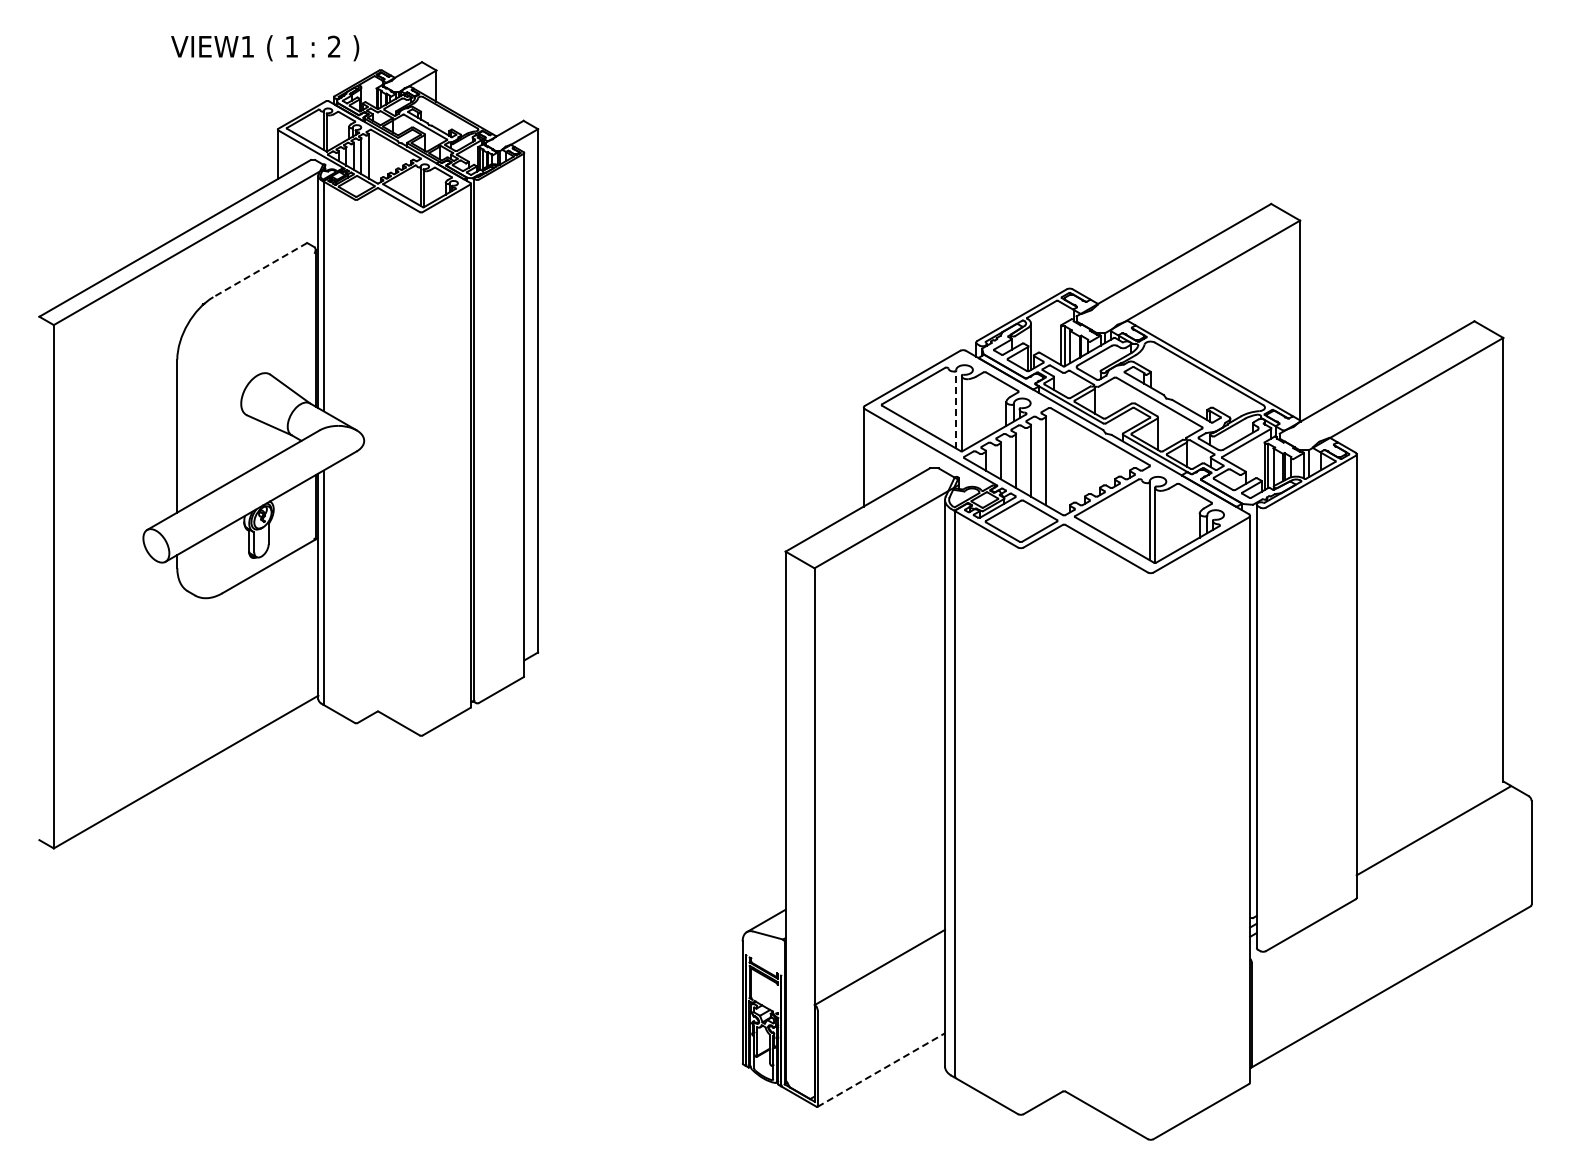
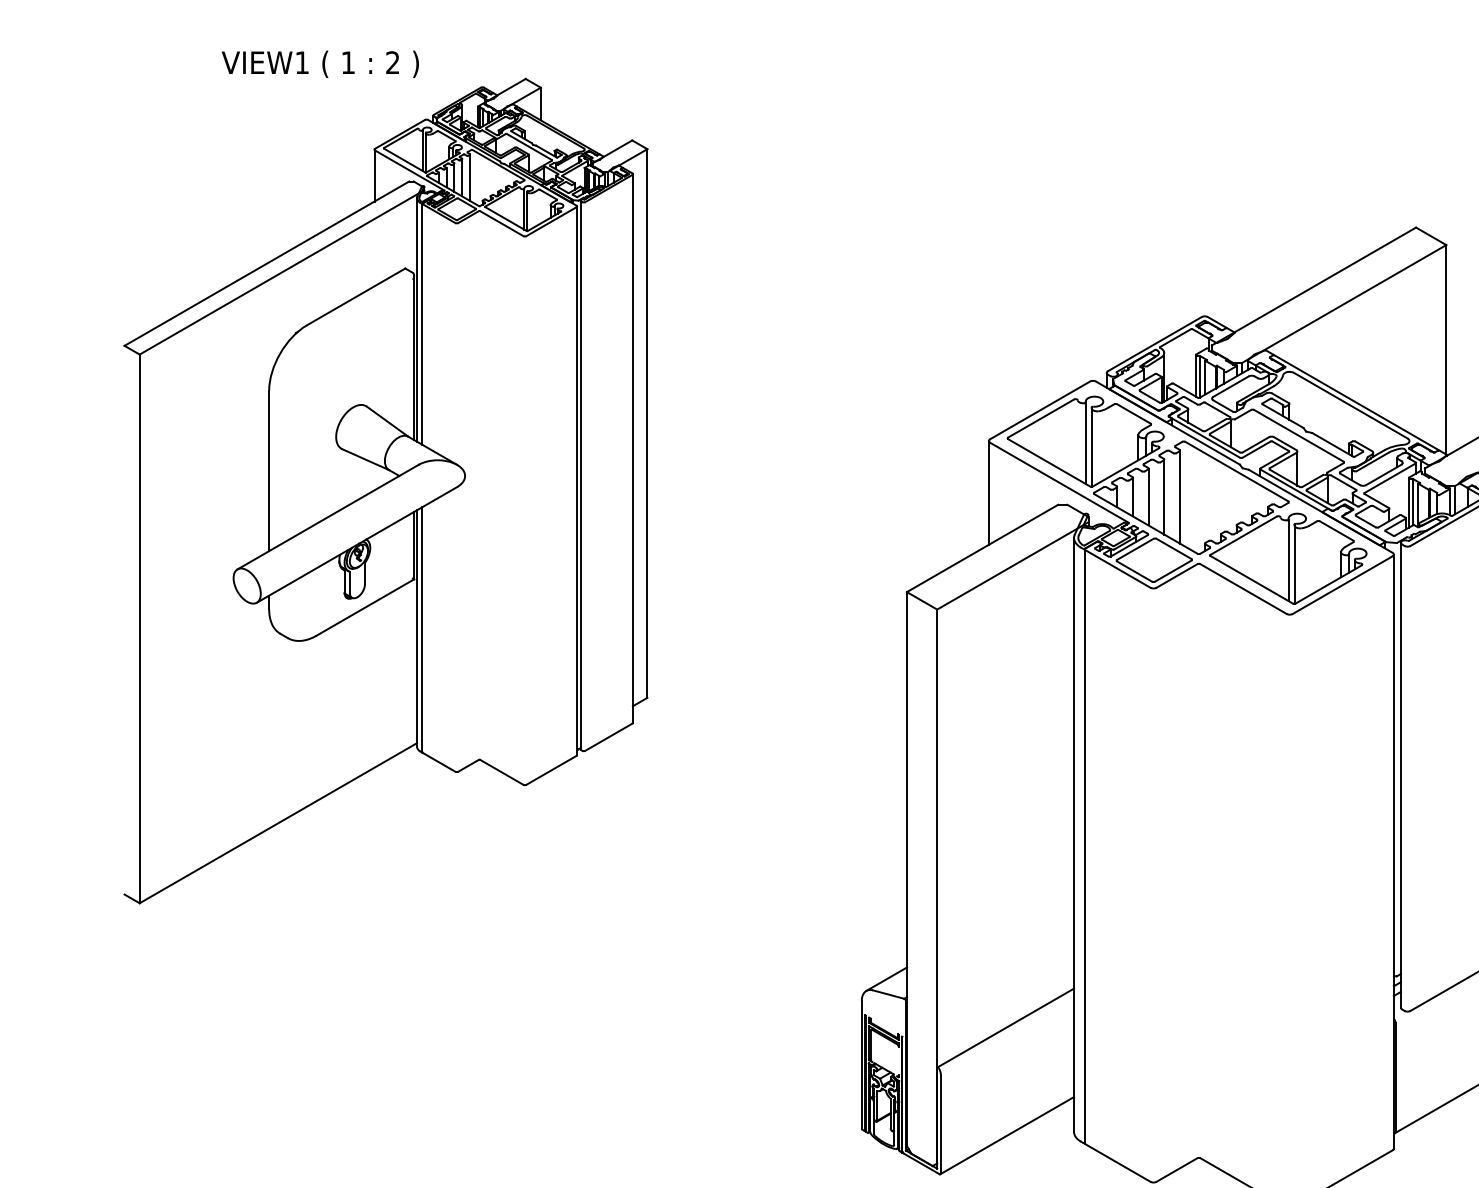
text: (265, 48) -> (320, 64), moved
line: (259, 270) -> (355, 297), dashed -> solid
line: (956, 409) -> (1086, 443), dashed -> solid
line: (881, 1070) -> (1007, 1136), dashed -> solid

